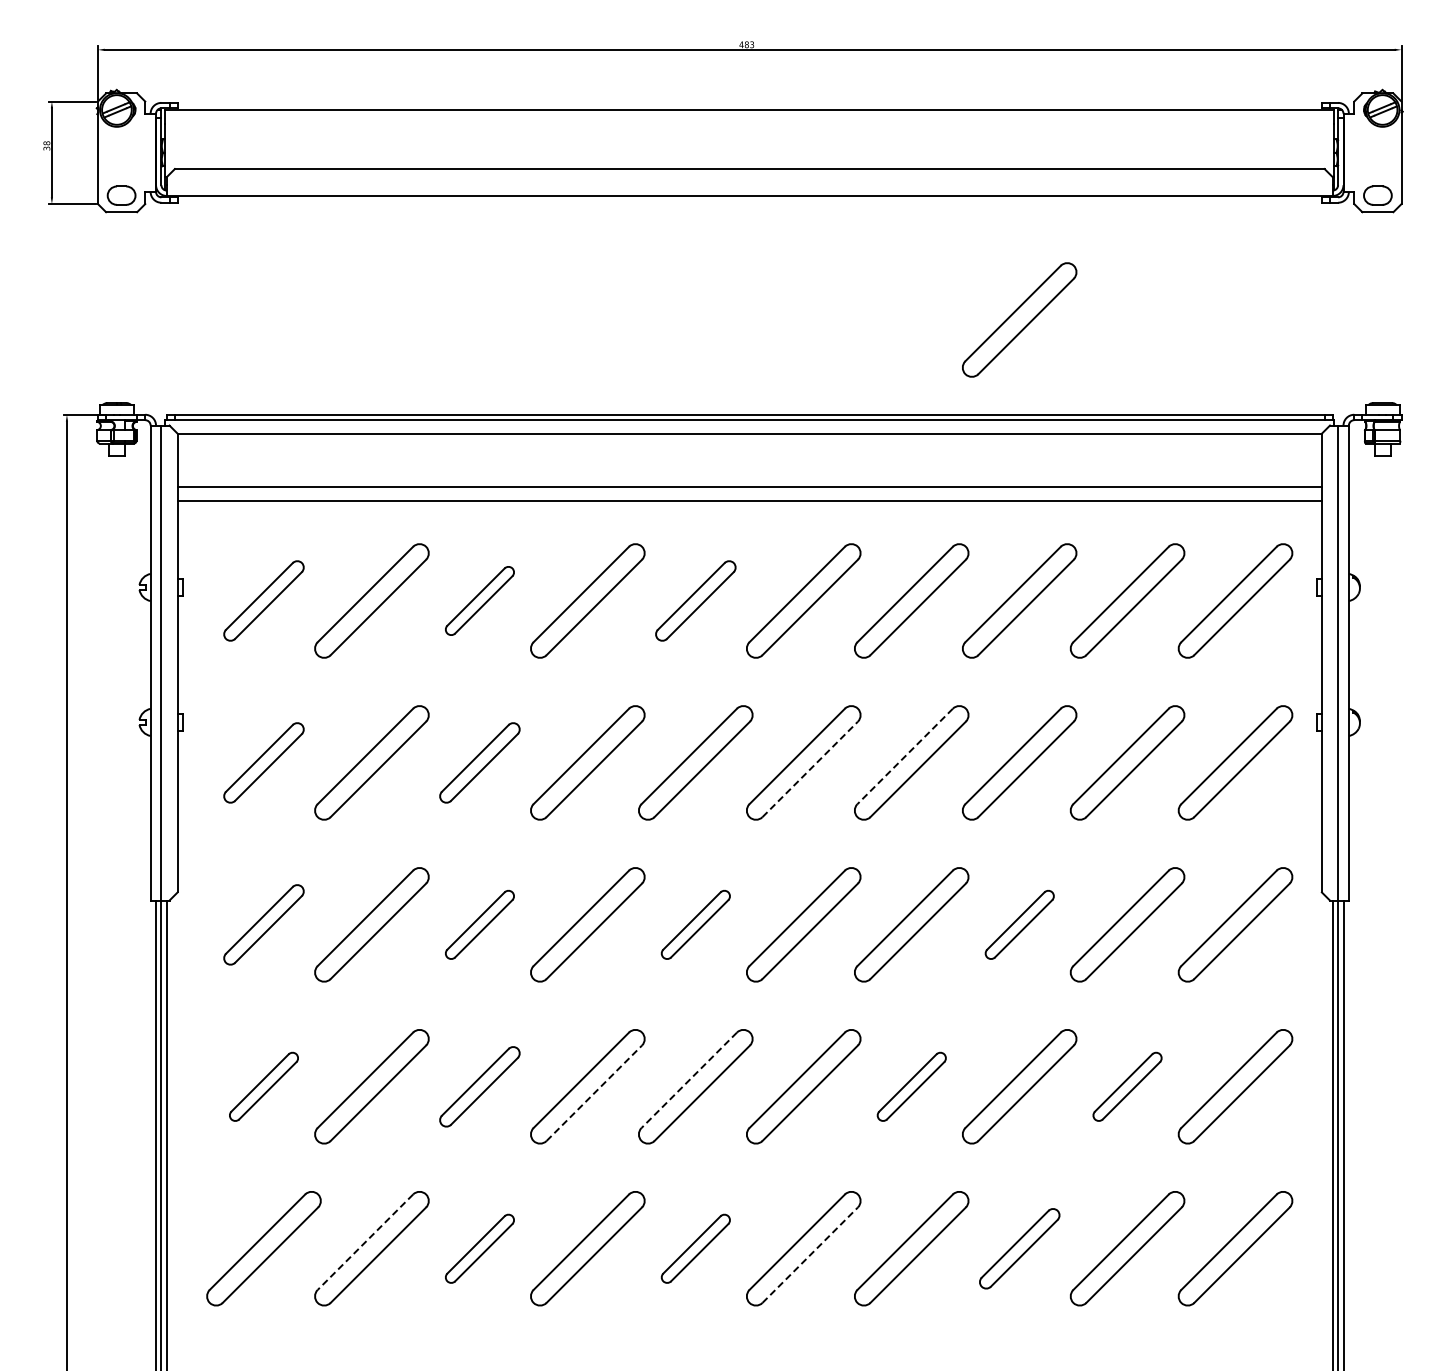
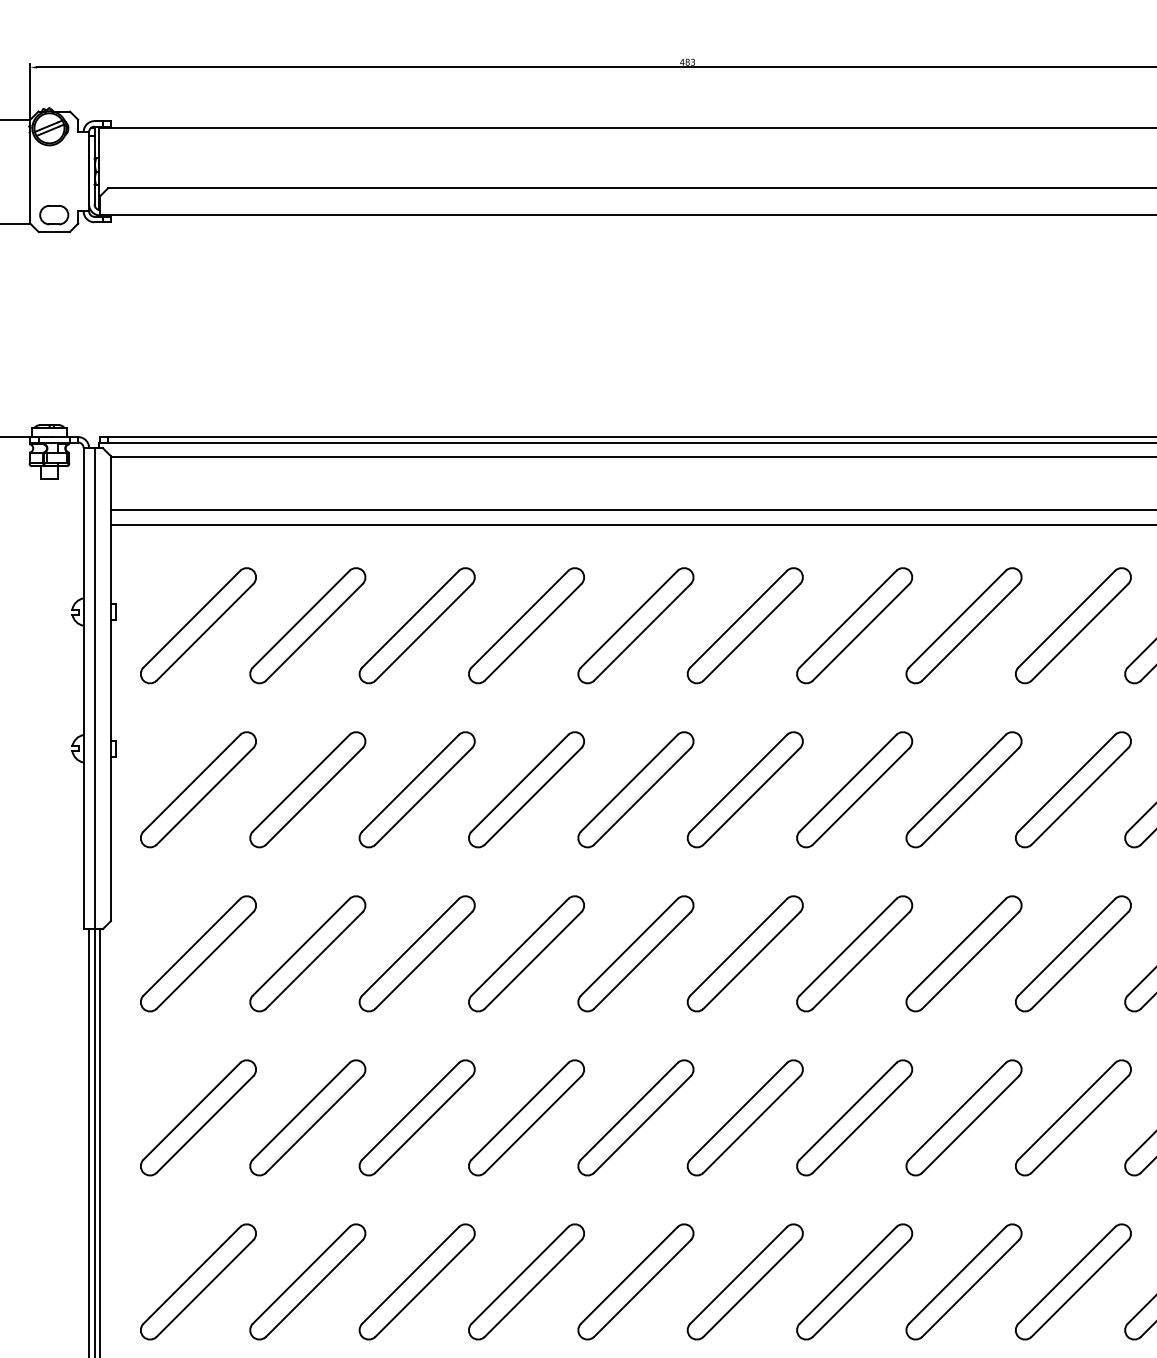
part: (1019, 319) -> (963, 340), removed
part: (263, 600) -> (197, 625), size x1.43
part: (479, 600) -> (416, 625), size x1.67
part: (695, 600) -> (635, 625), size x1.43
line: (904, 756) -> (847, 783), dashed -> solid
part: (263, 762) -> (197, 789), size x1.43
part: (479, 762) -> (416, 789), size x1.43
line: (810, 769) -> (752, 796), dashed -> solid
part: (263, 924) -> (197, 953), size x1.43
part: (479, 924) -> (416, 953), size x1.67
part: (695, 924) -> (635, 953), size x1.67
part: (1019, 924) -> (963, 953), size x1.67
line: (688, 1080) -> (628, 1111), dashed -> solid
part: (263, 1086) -> (197, 1117), size x1.67
part: (479, 1086) -> (416, 1117), size x1.43
part: (911, 1086) -> (854, 1117), size x1.67
part: (1127, 1086) -> (1073, 1117), size x1.67
line: (594, 1092) -> (533, 1123), dashed -> solid
line: (365, 1242) -> (301, 1275), dashed -> solid
part: (479, 1248) -> (416, 1281), size x1.67
part: (695, 1248) -> (635, 1281), size x1.67
part: (1019, 1248) -> (963, 1281), size x1.43
line: (810, 1254) -> (752, 1287), dashed -> solid

